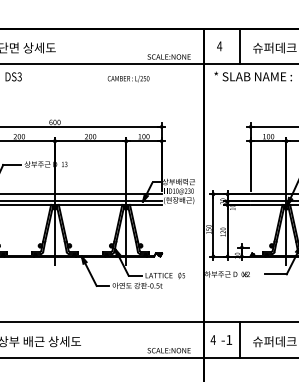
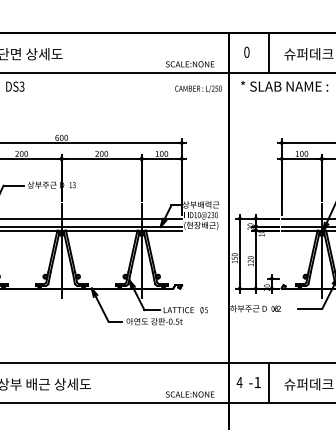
text: (219, 46) -> (246, 52), 4 -> 0
text: (128, 78) -> (198, 88), moved

